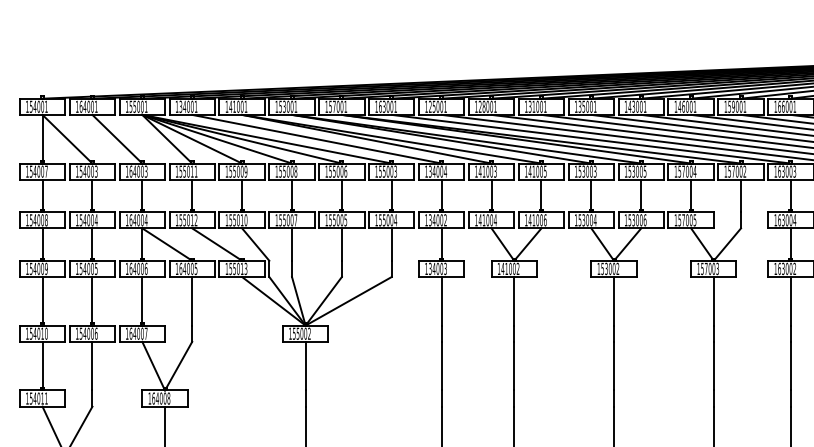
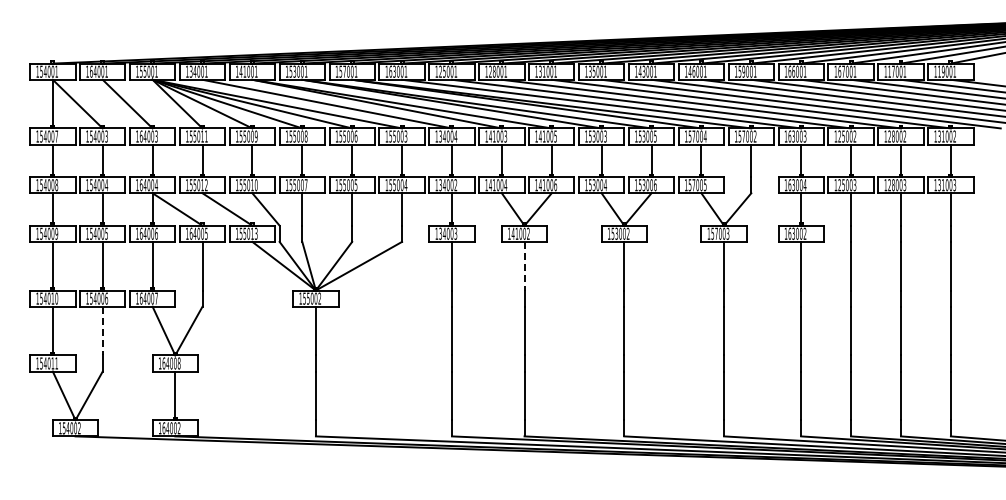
line: (514, 301) -> (524, 266), solid -> dashed
line: (92, 366) -> (102, 331), solid -> dashed

